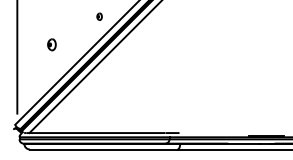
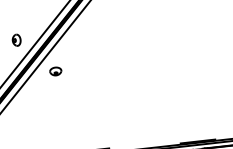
part: (99, 16) -> (16, 40), size x1.67
part: (134, 51) -> (55, 71), added

